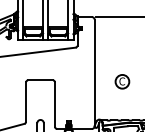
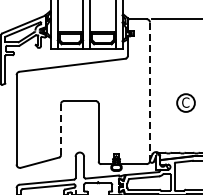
line: (94, 73) -> (149, 92), solid -> dashed
line: (26, 102) -> (61, 129), solid -> dashed

